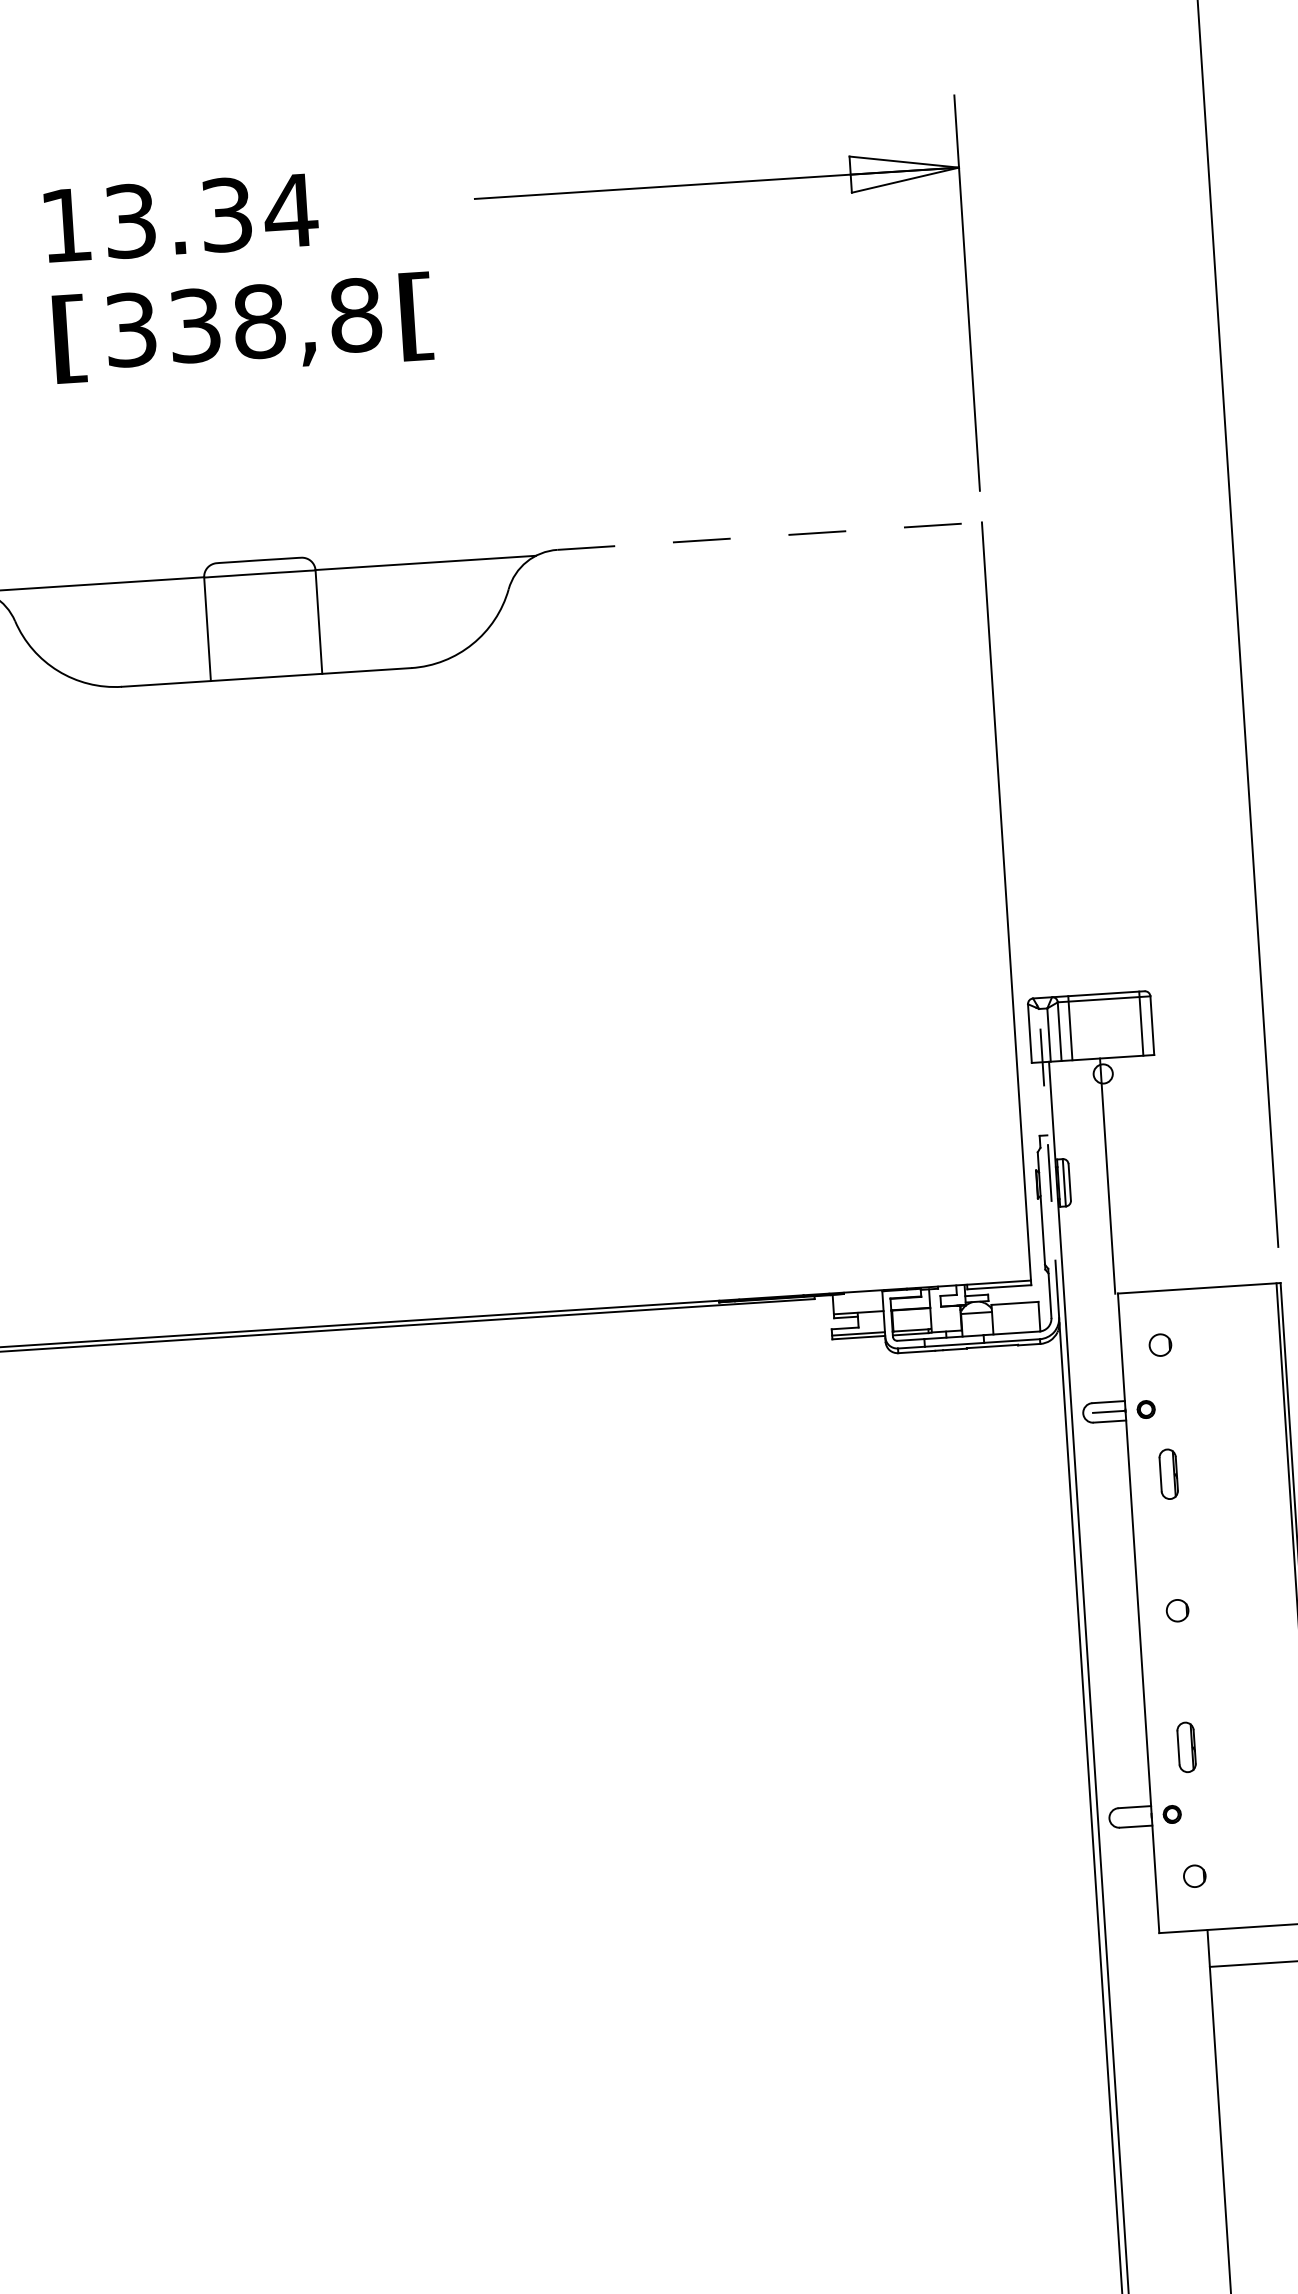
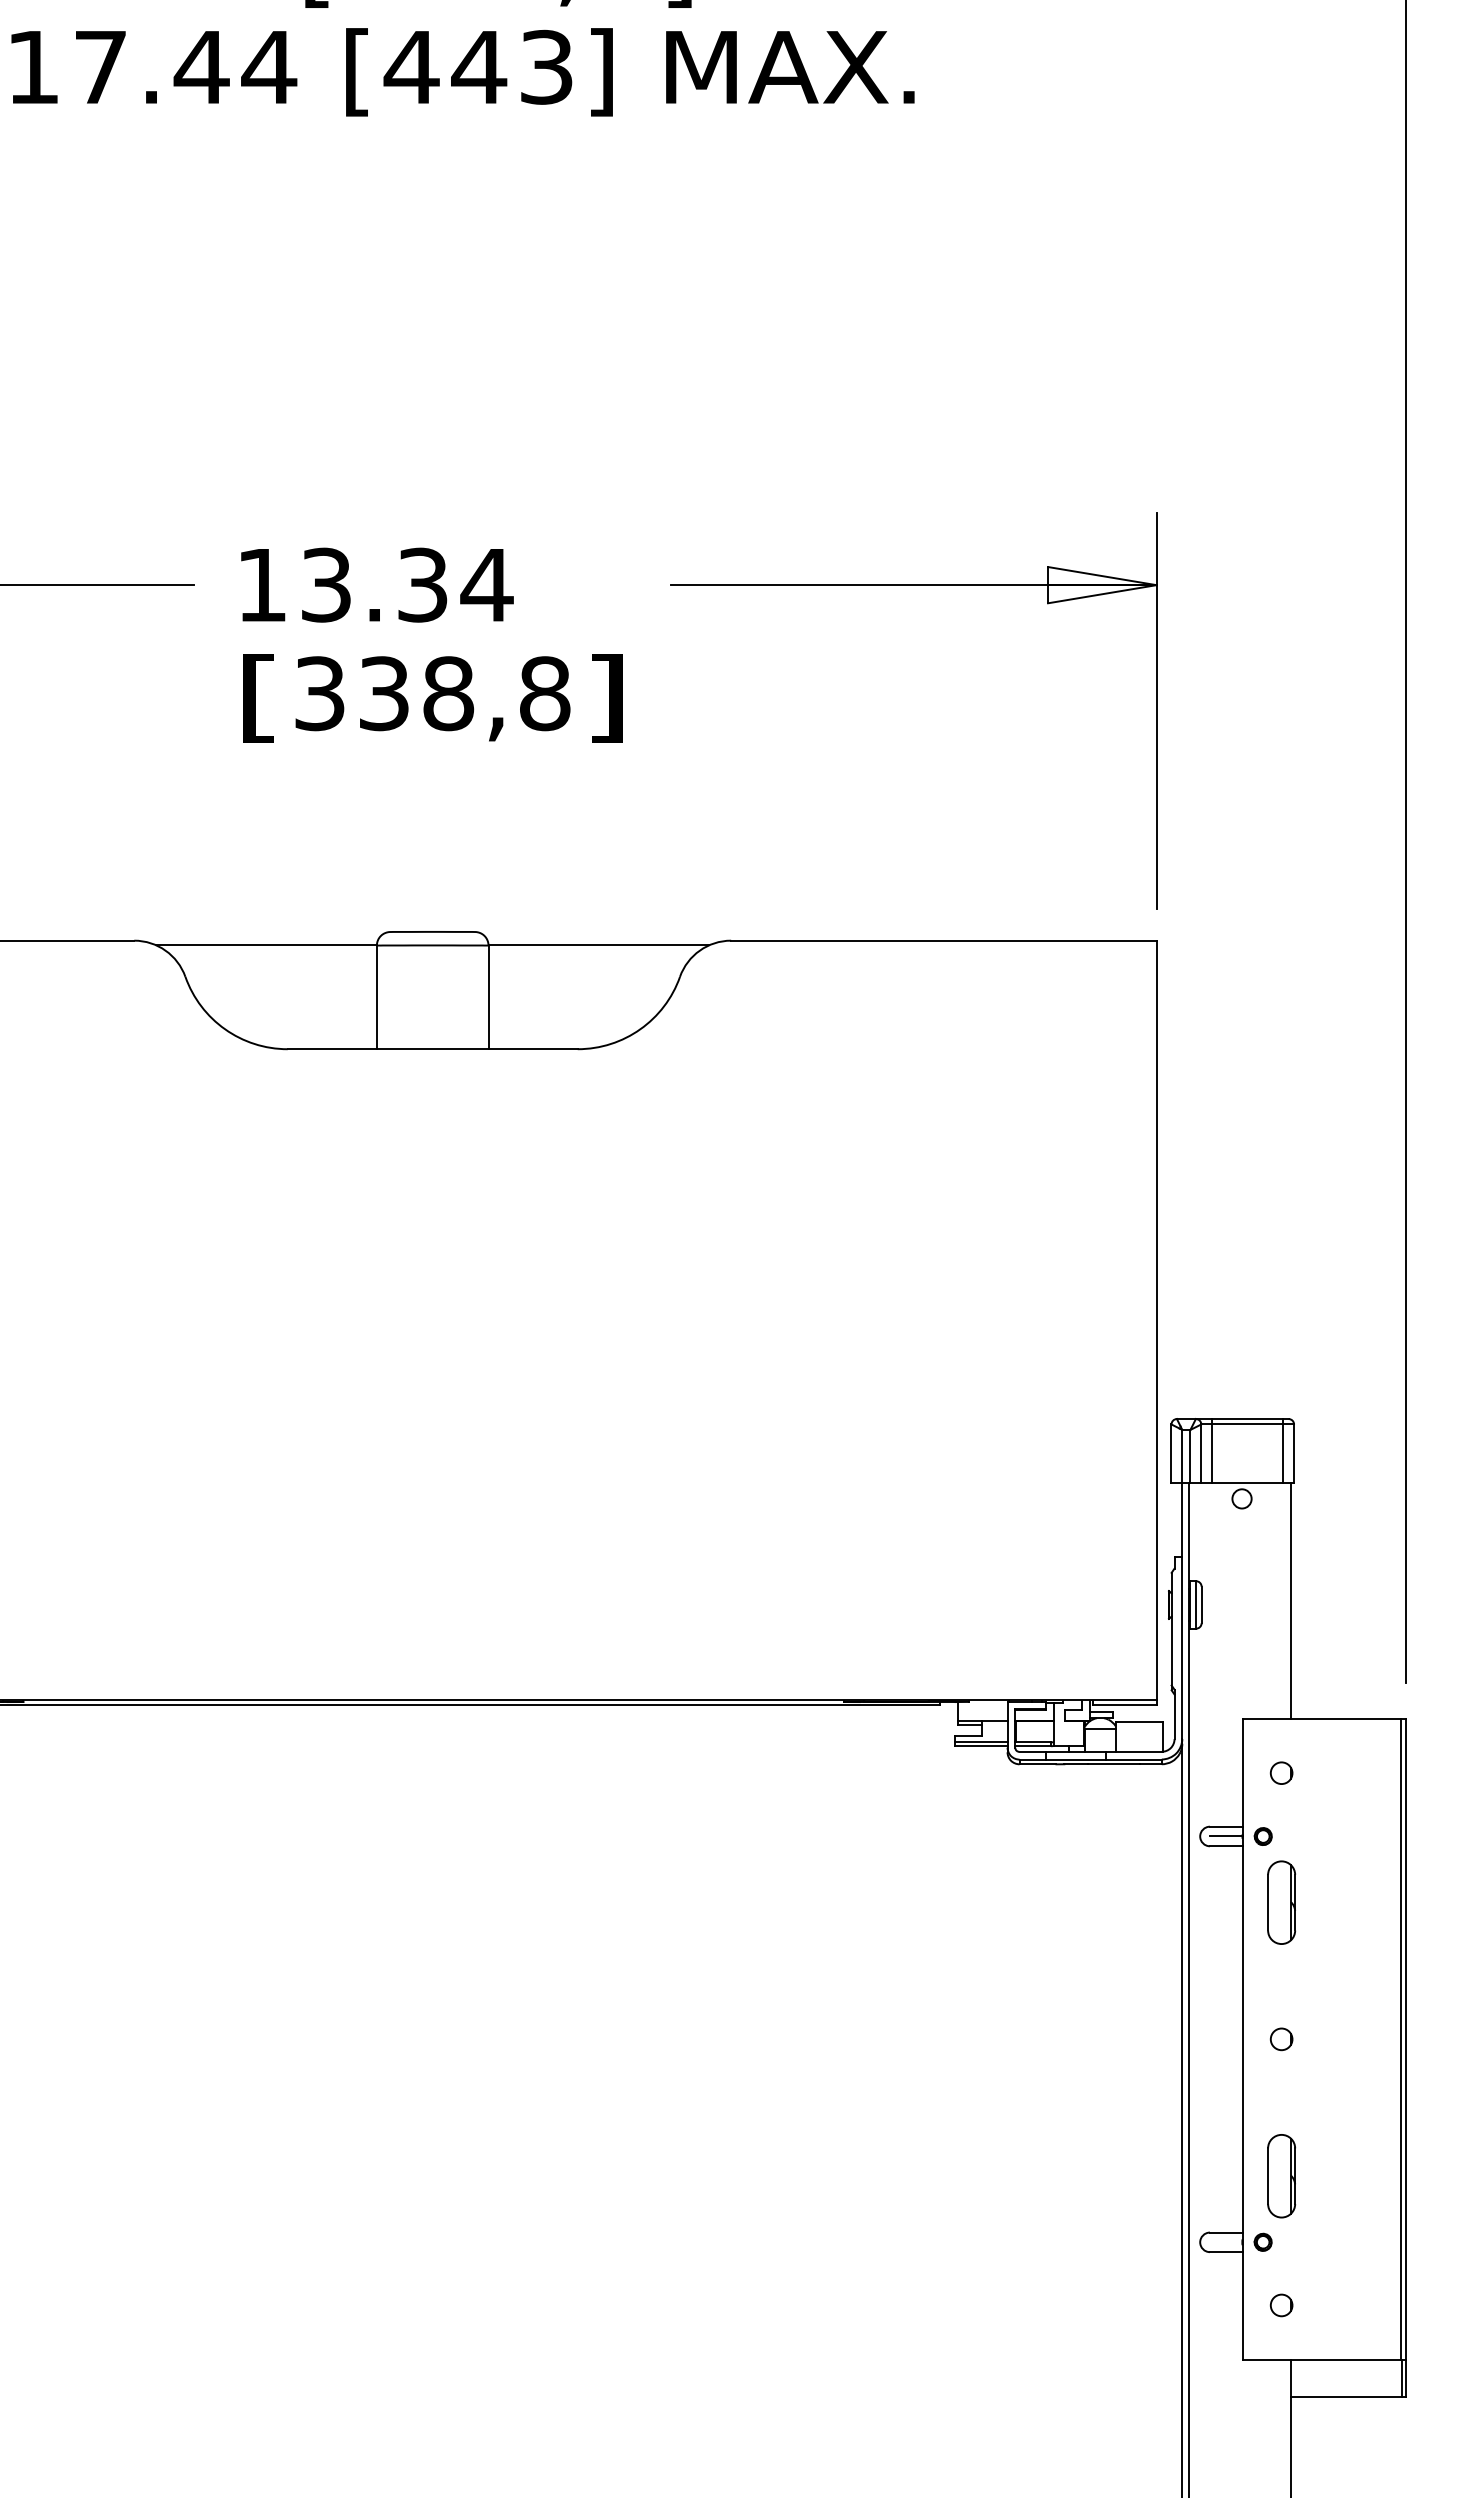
text: (417, 316) -> (606, 698), [ -> ]
line: (769, 535) -> (943, 940), dashed -> solid
line: (1049, 1163) -> (1182, 1584), dashed -> solid
line: (1107, 1175) -> (1290, 1600), moved
part: (1168, 1474) -> (1281, 1902), size x1.67
part: (1186, 1747) -> (1281, 2176), size x1.67

